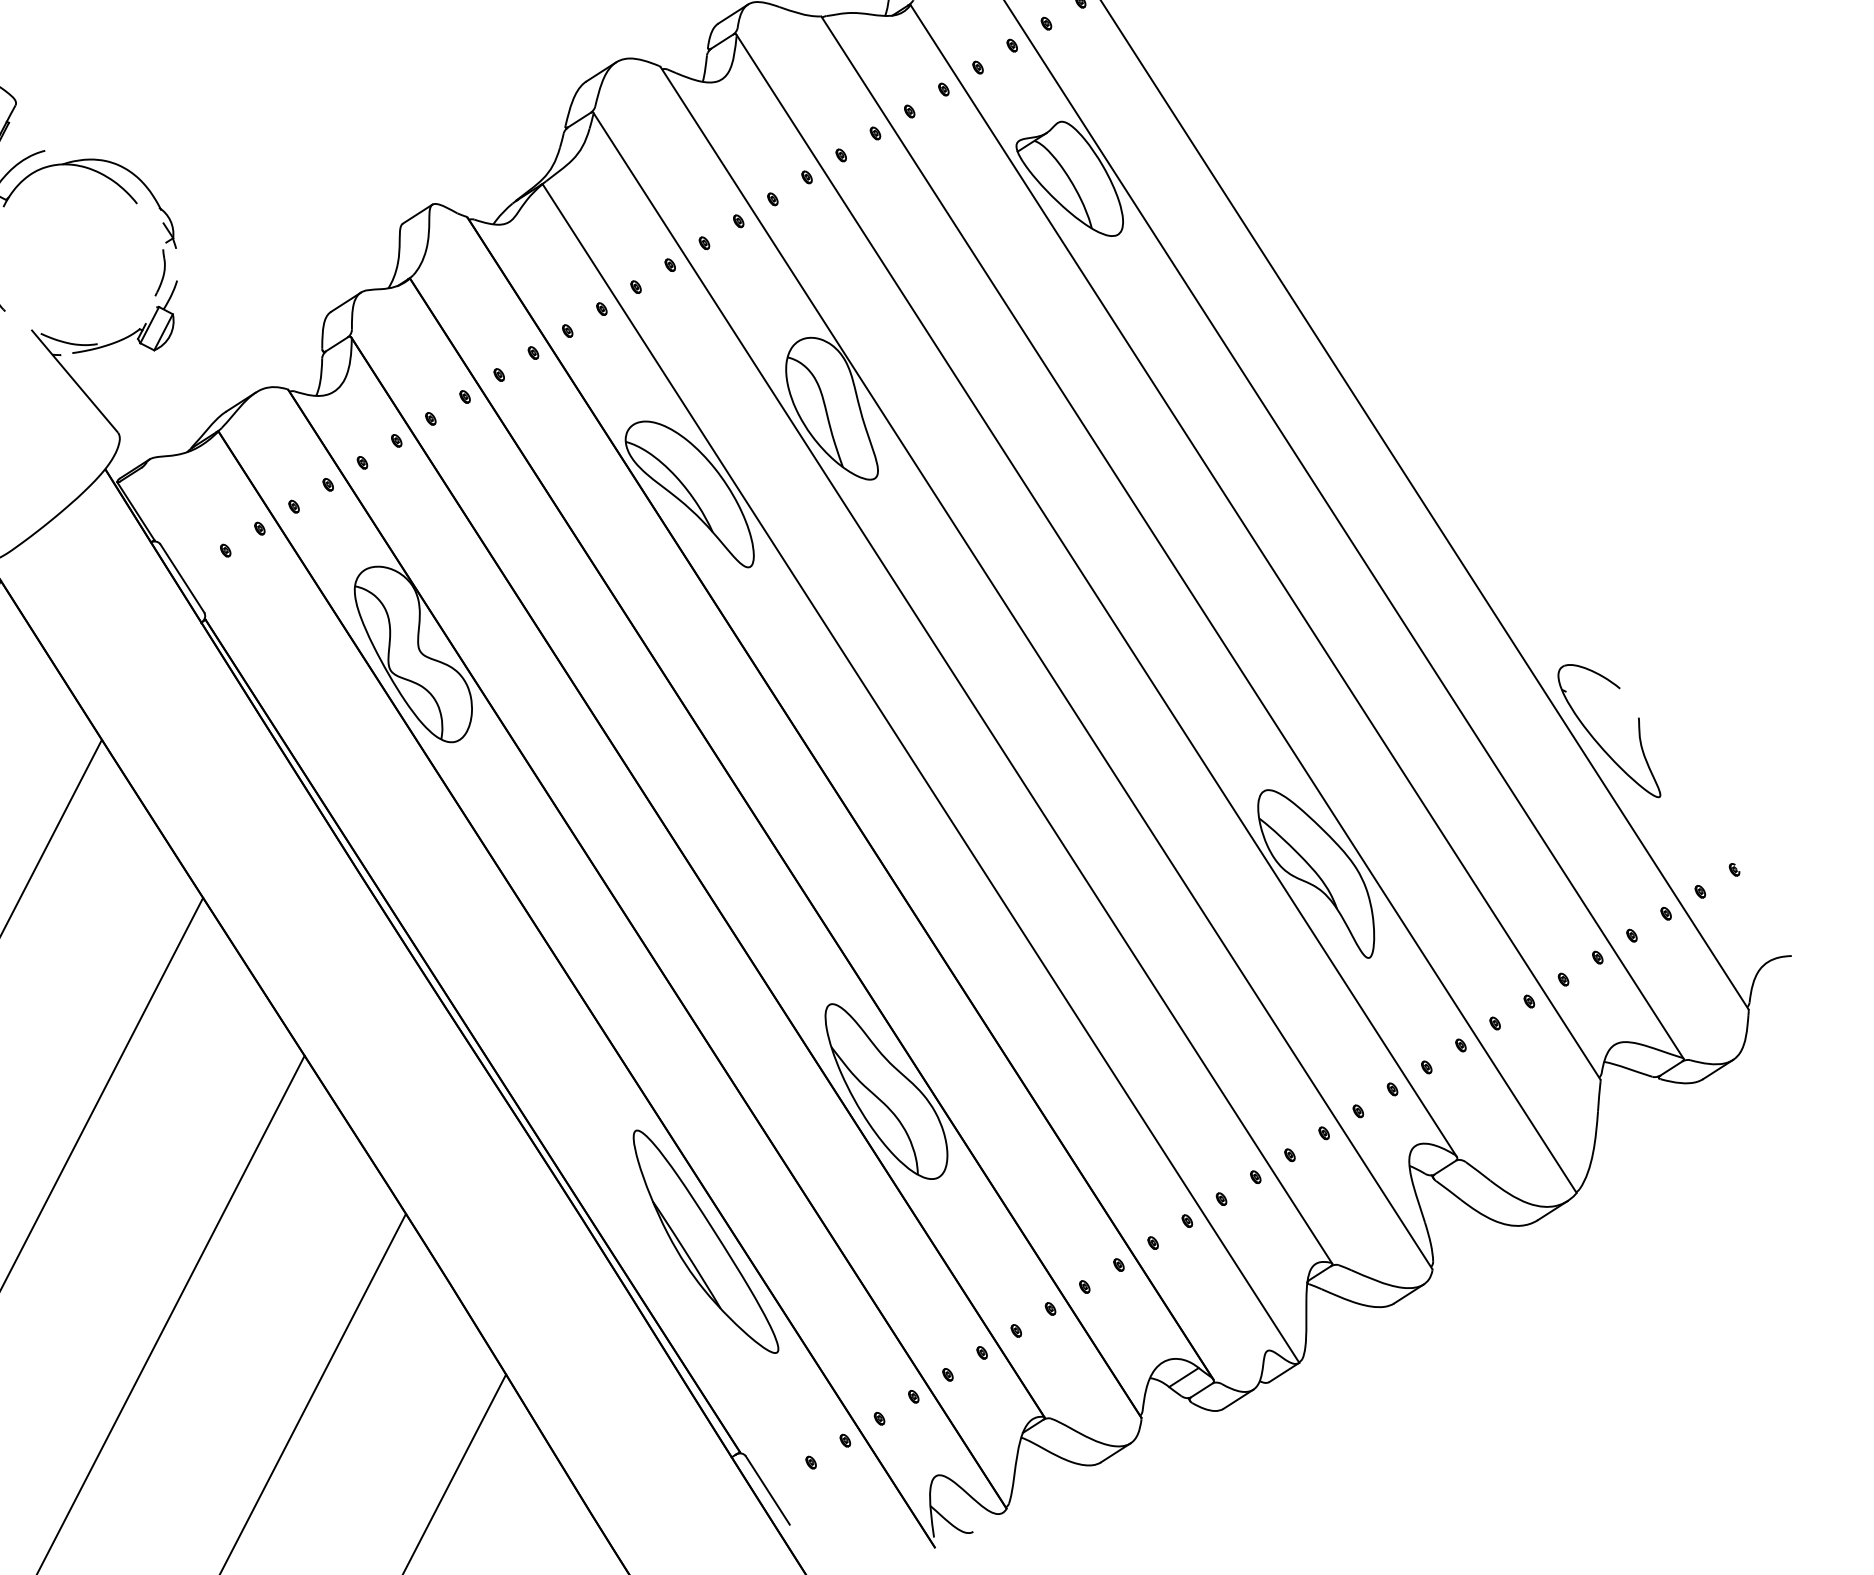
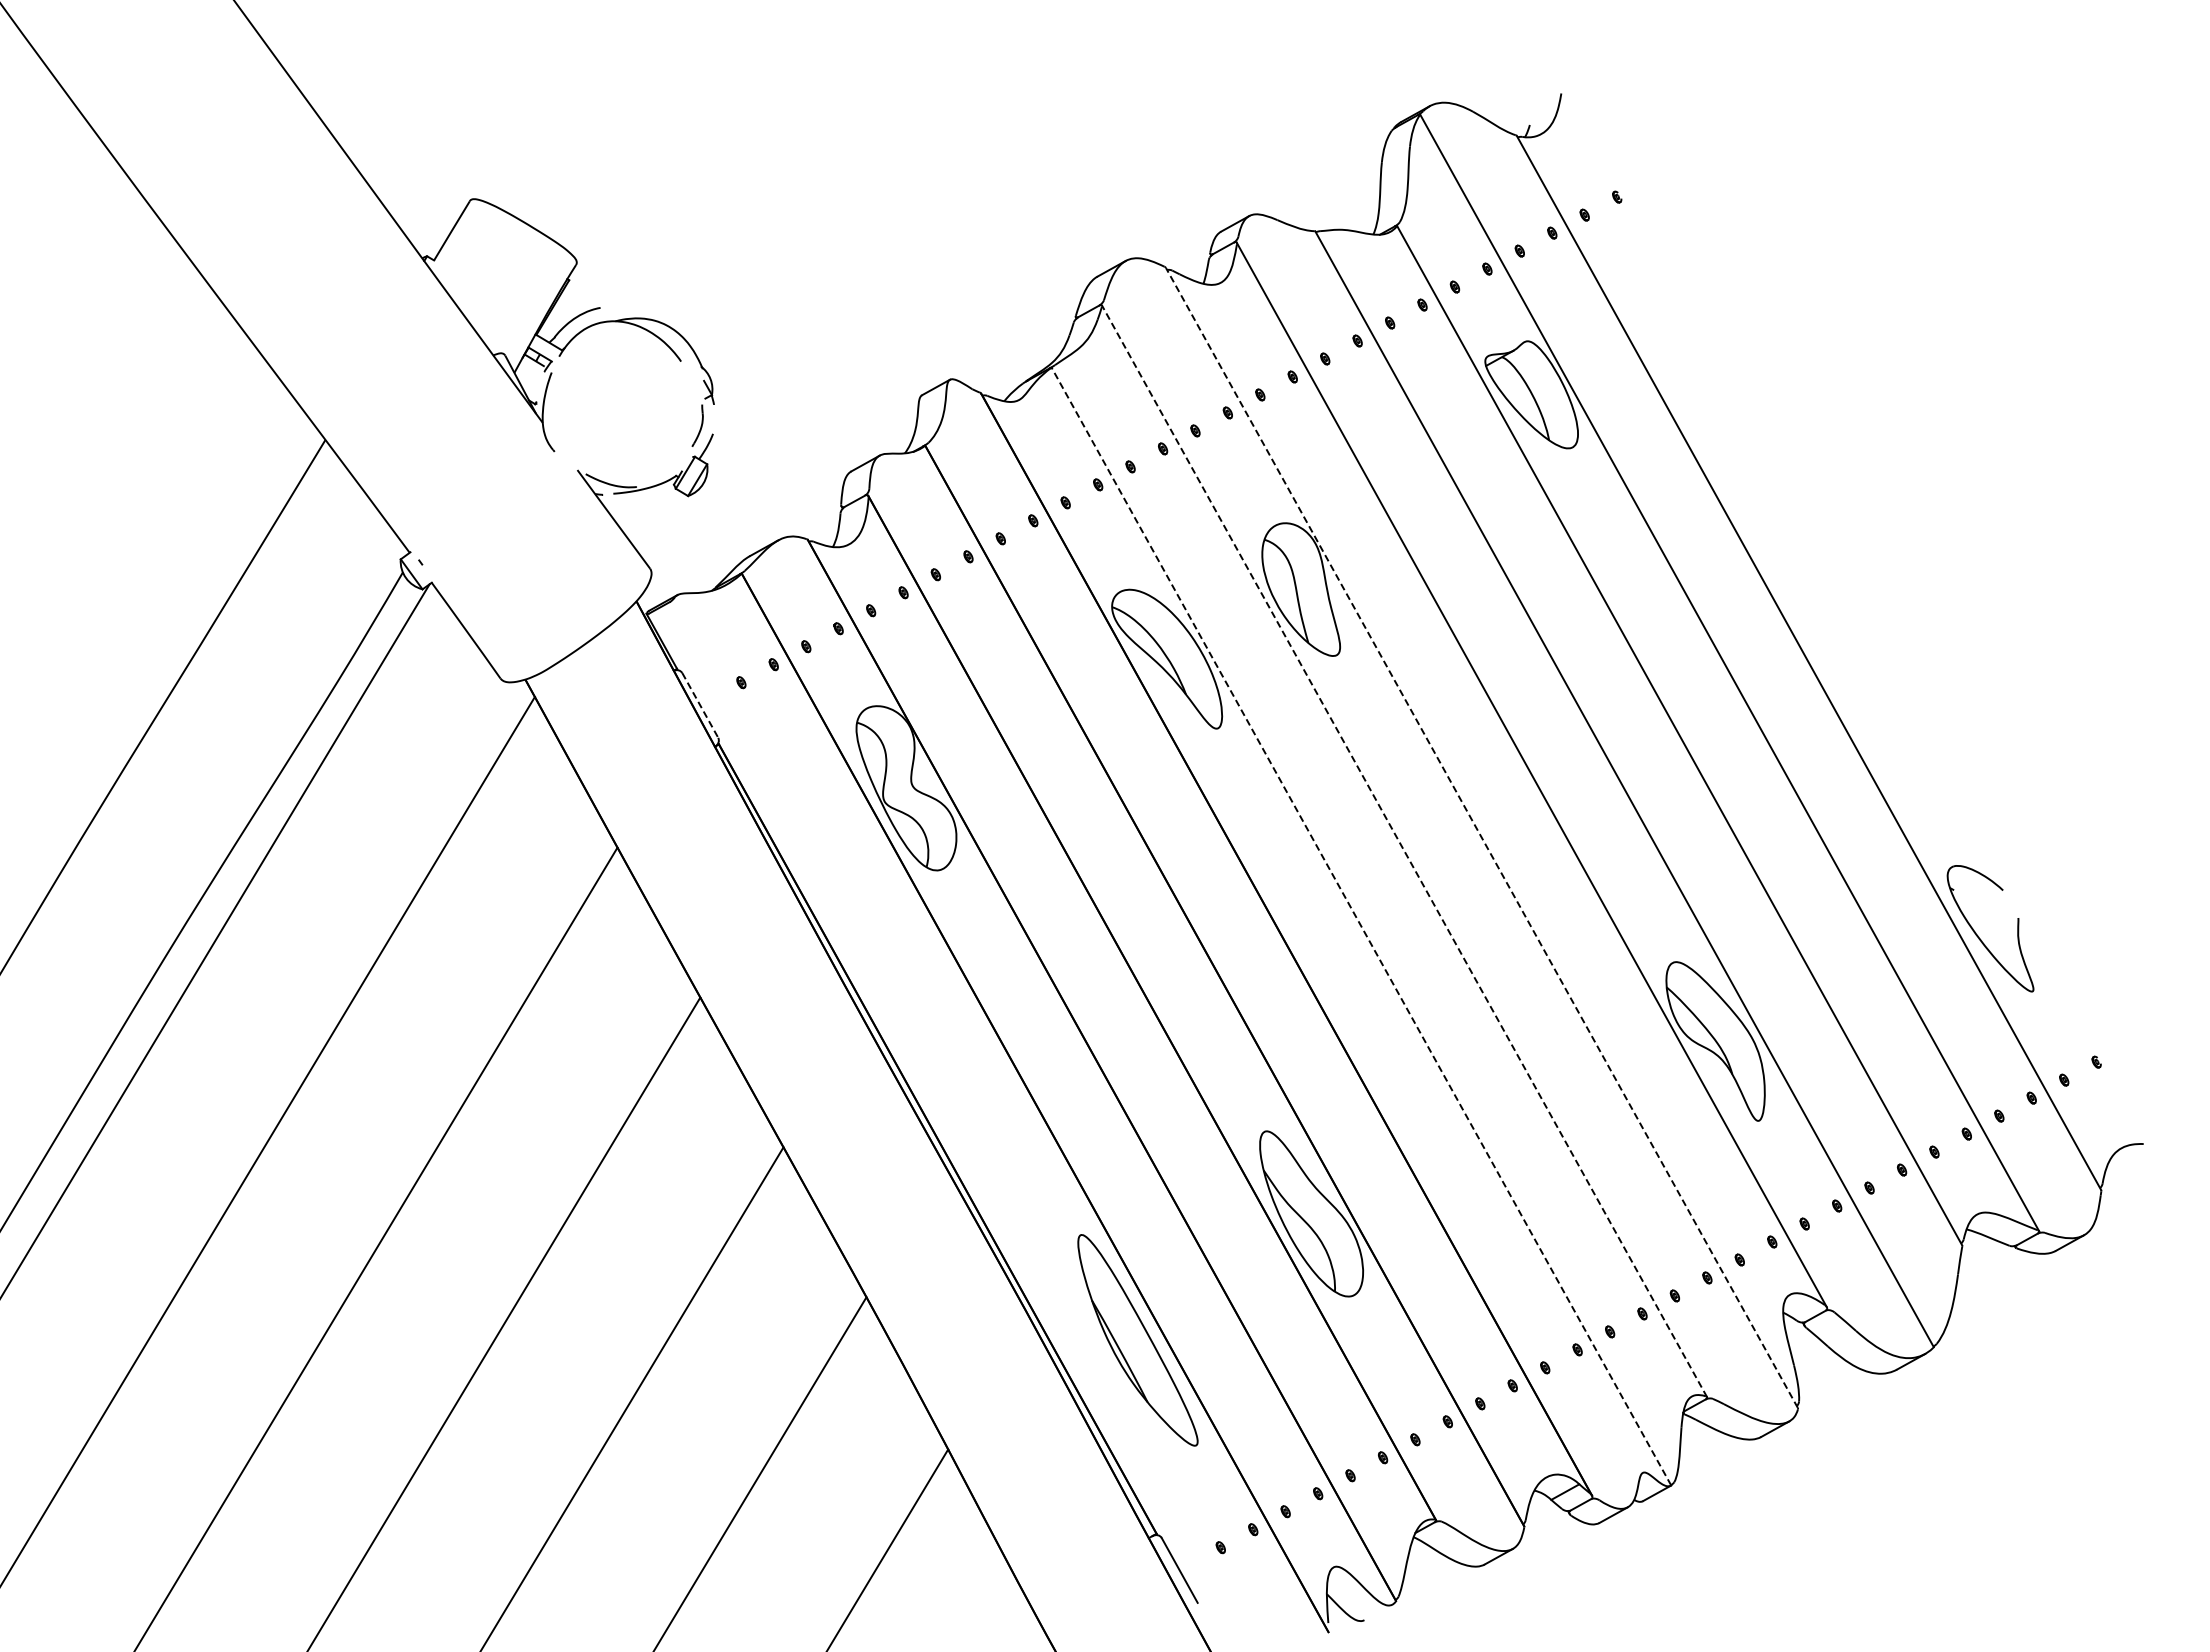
line: (182, 578) -> (700, 705), solid -> dashed
line: (1045, 667) -> (1481, 837), solid -> dashed
line: (962, 687) -> (1404, 850), solid -> dashed
line: (921, 773) -> (1361, 926), solid -> dashed

